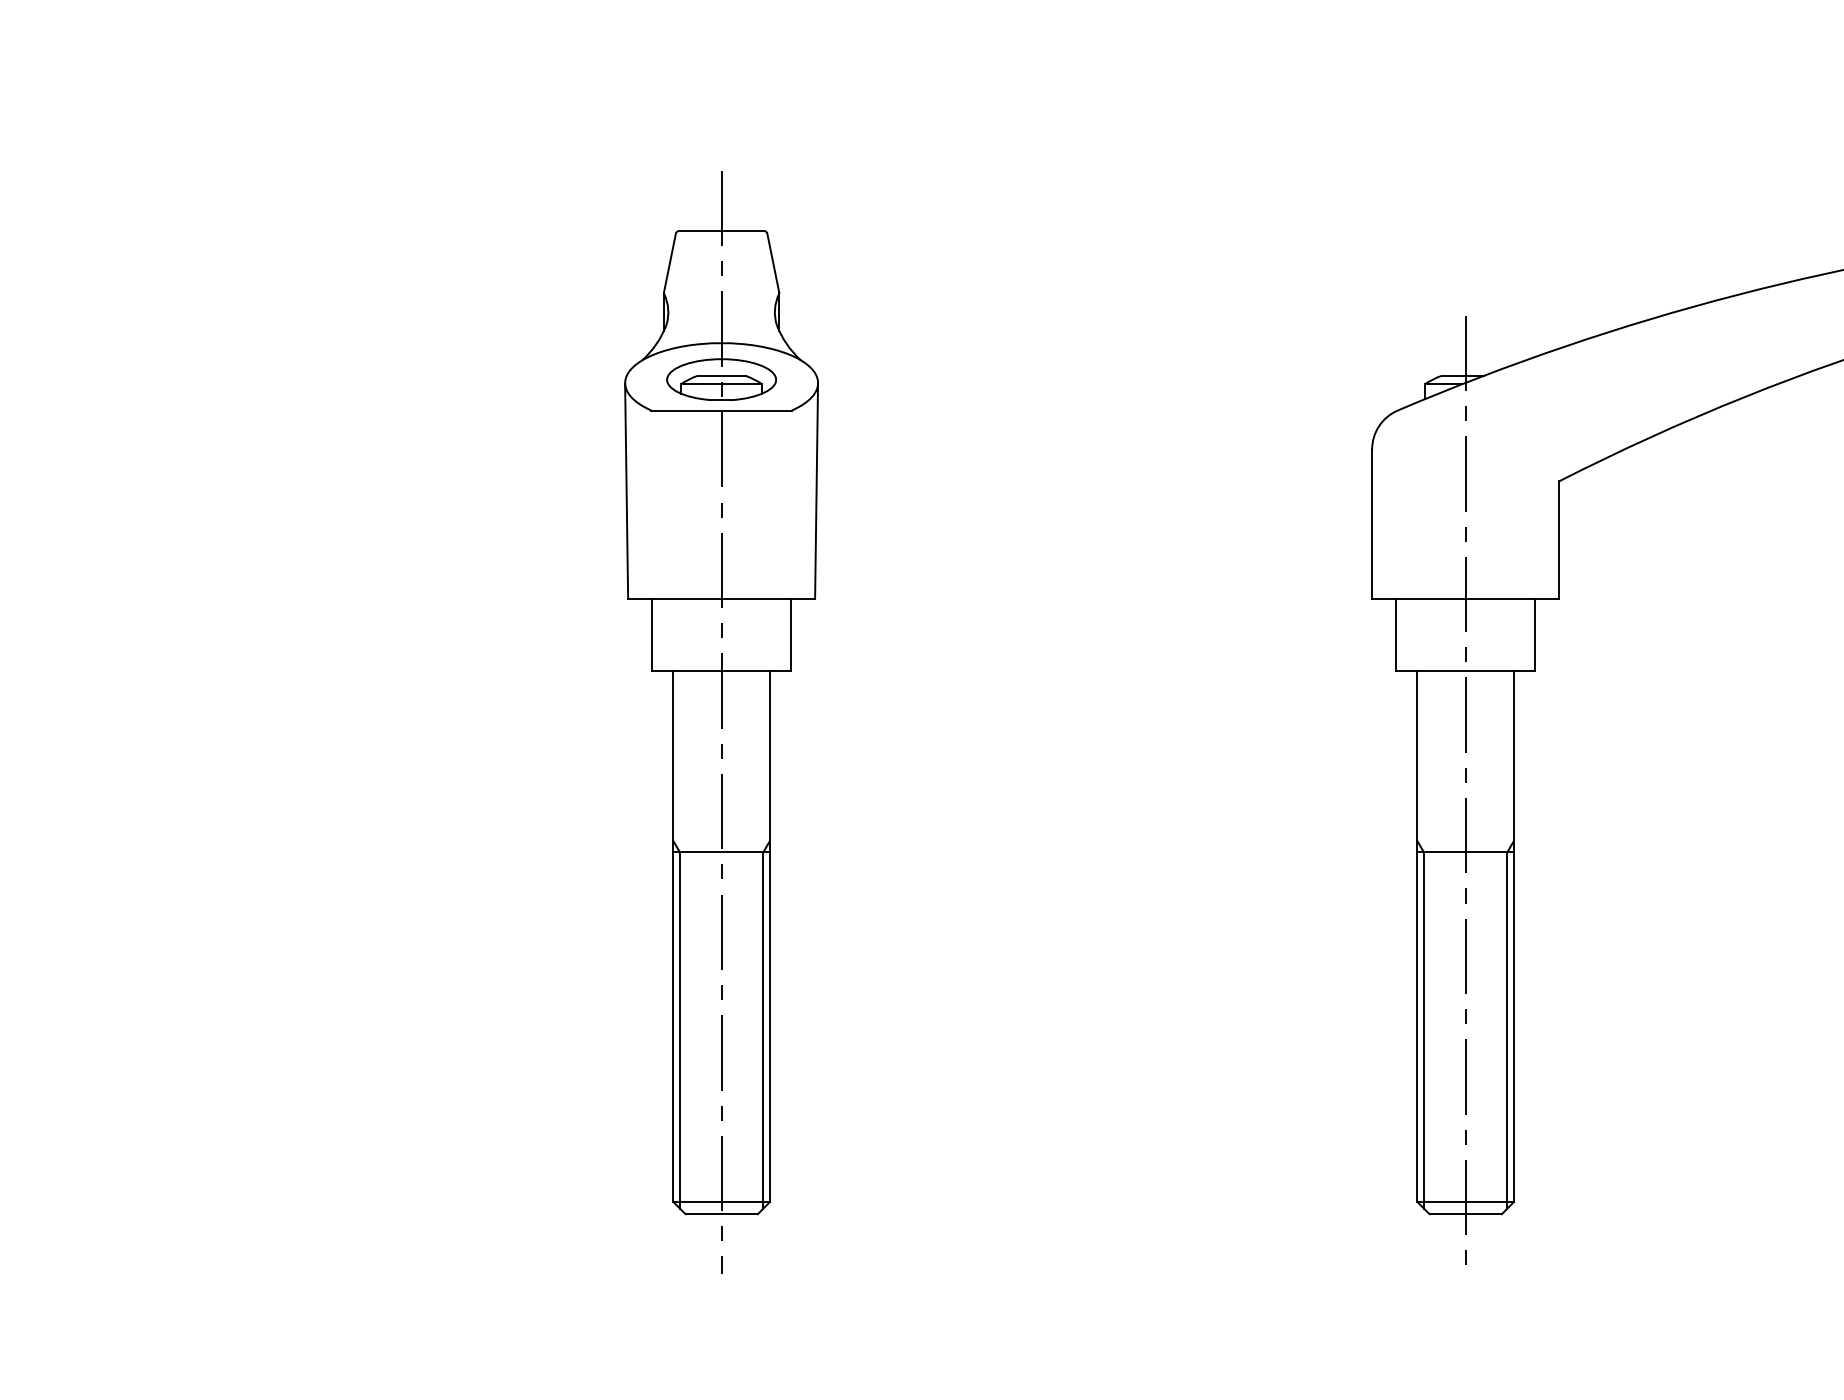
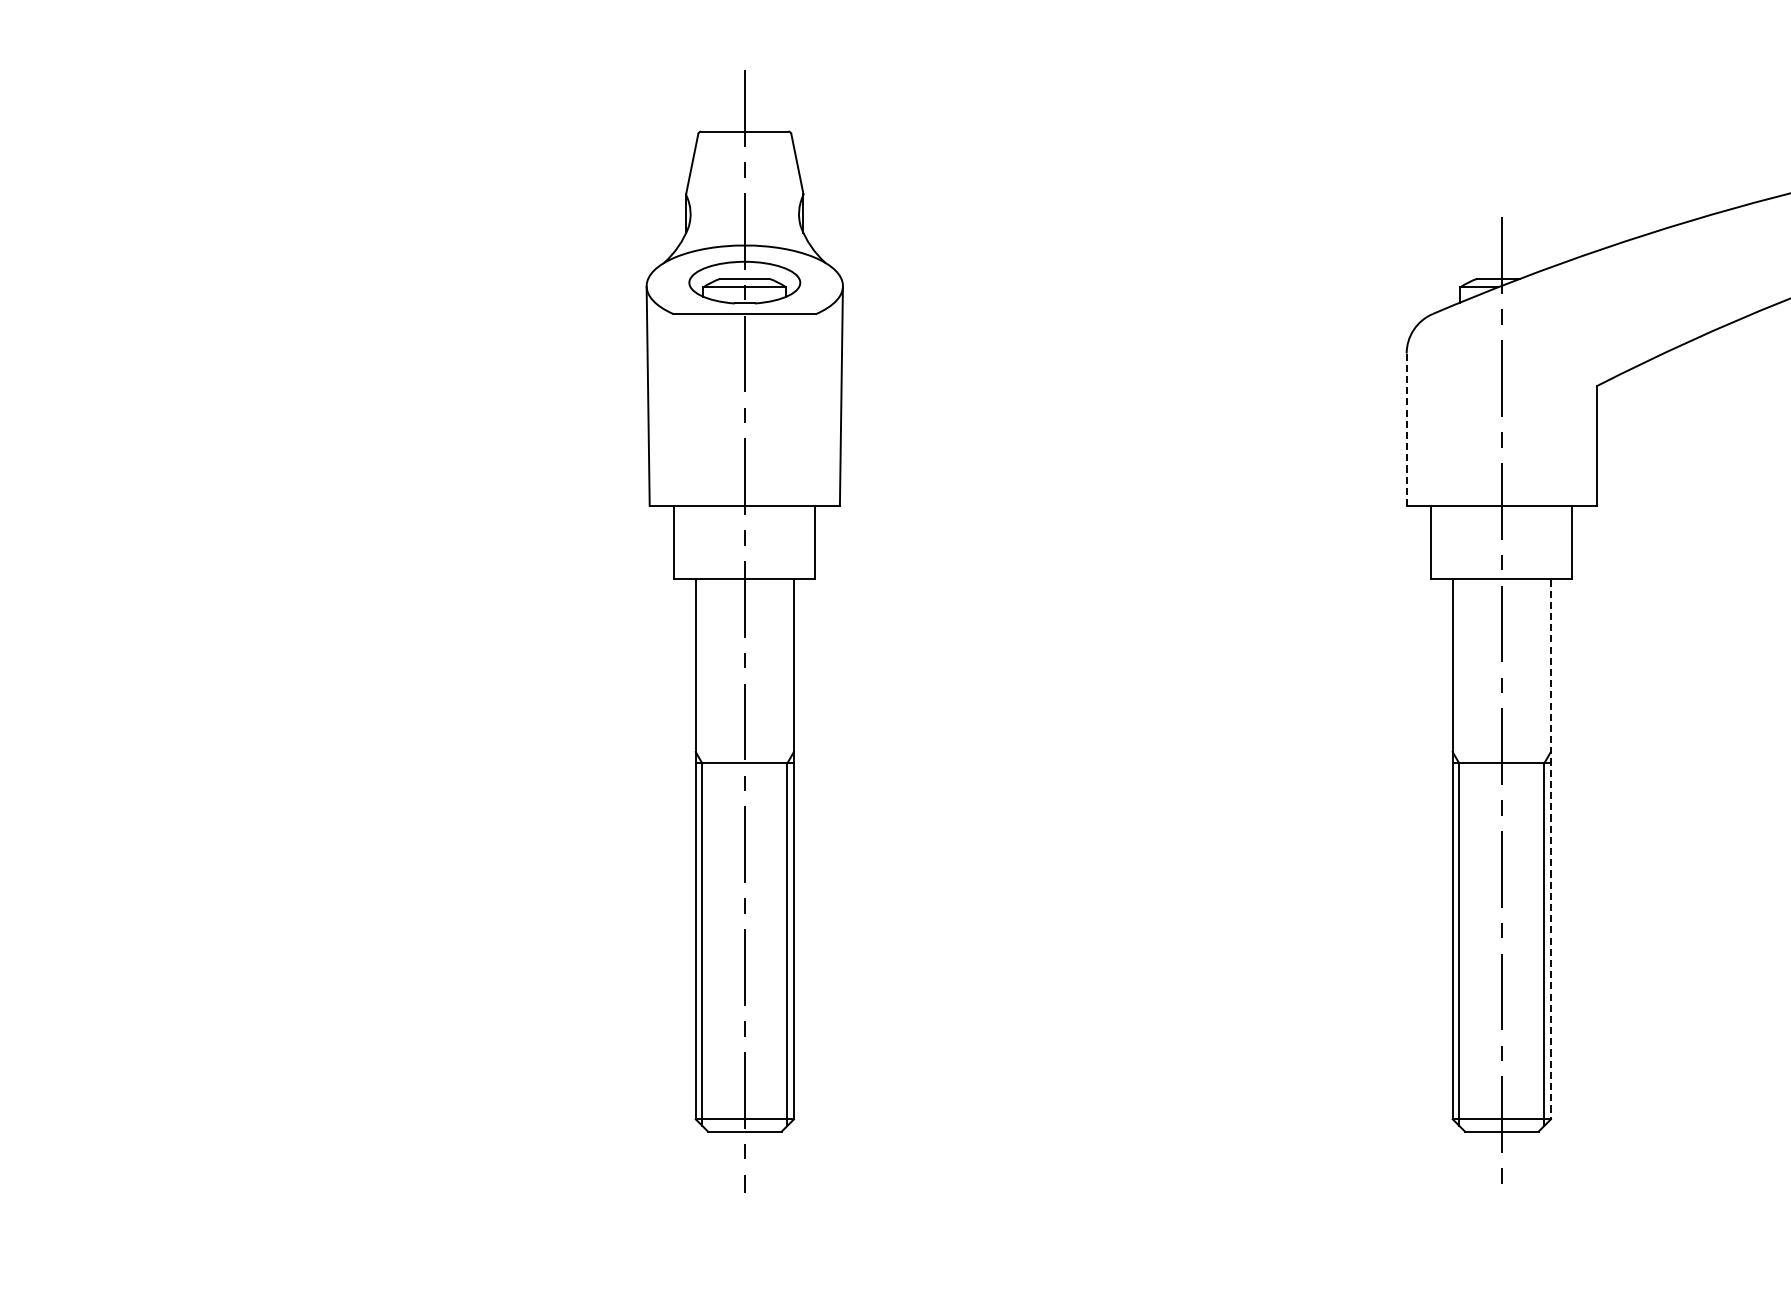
line: (1372, 524) -> (1407, 429), solid -> dashed
line: (1513, 937) -> (1550, 850), solid -> dashed

